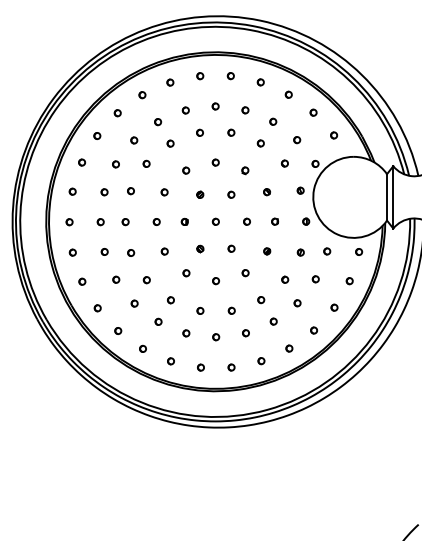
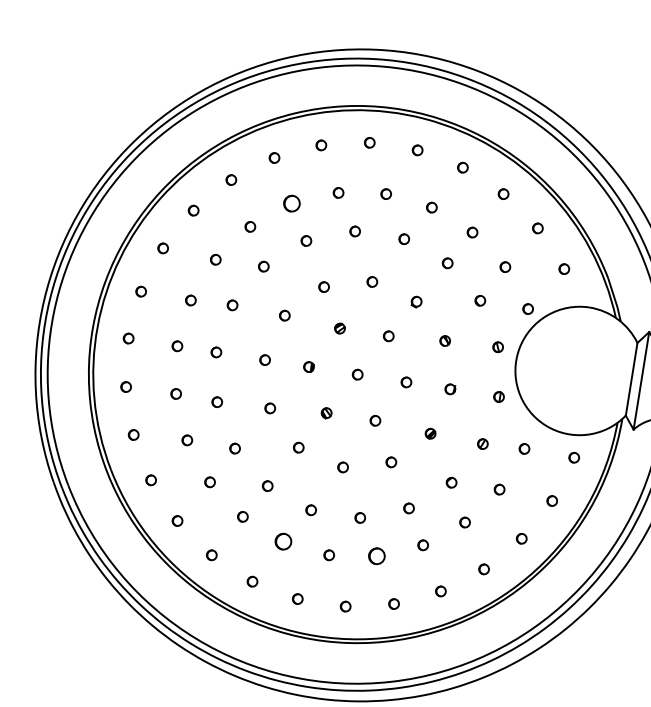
part: (158, 122) -> (292, 204), size x1.6
part: (186, 333) -> (283, 542), size x1.6
part: (245, 333) -> (376, 556), size x1.6

